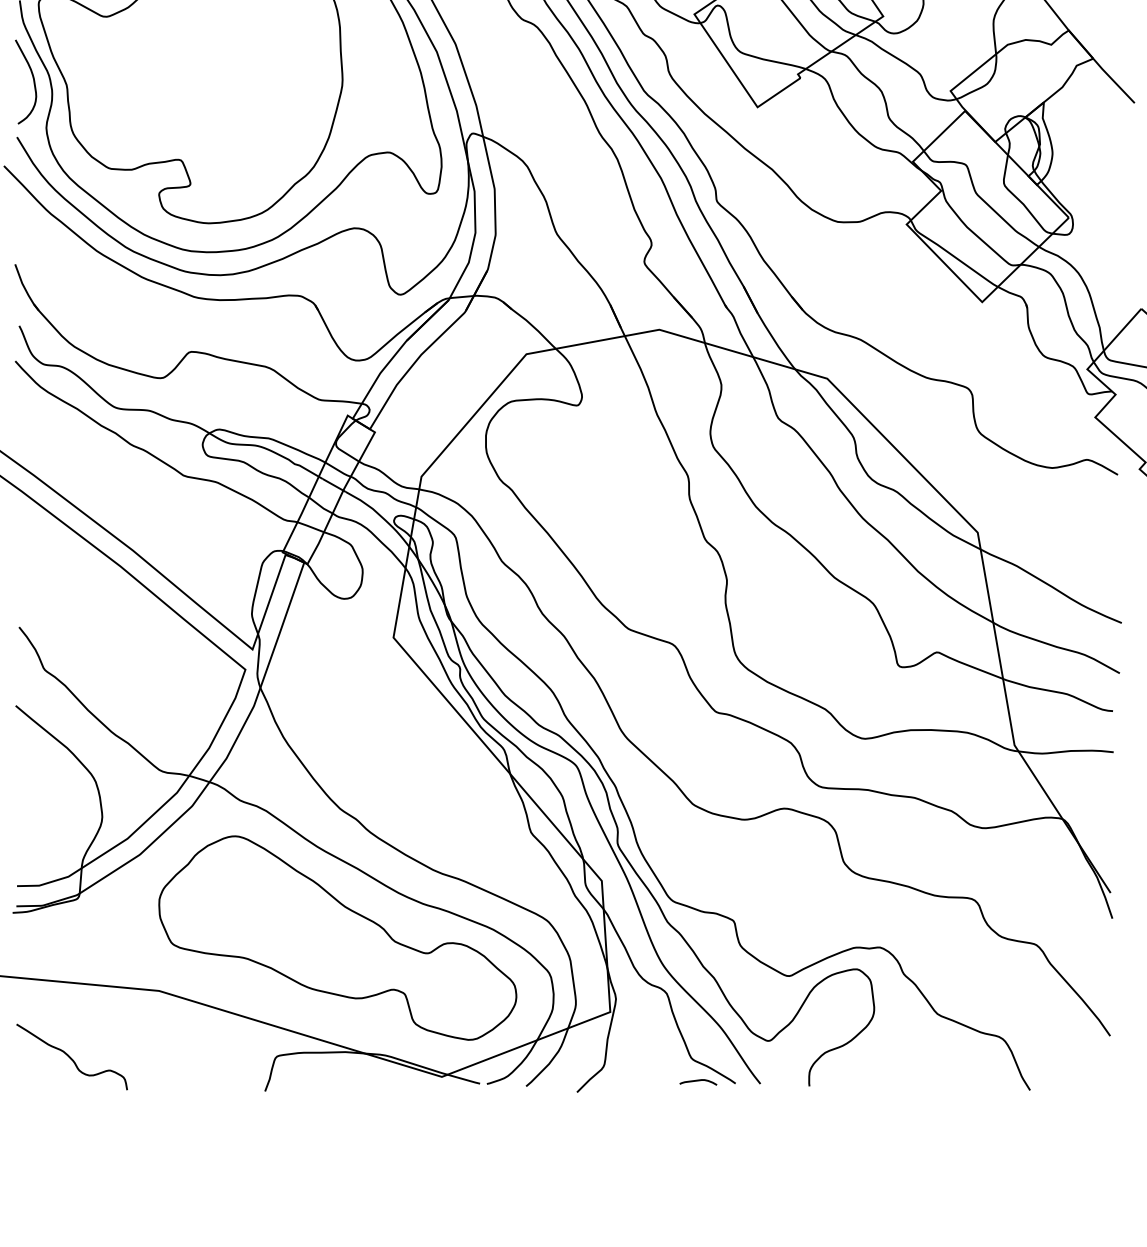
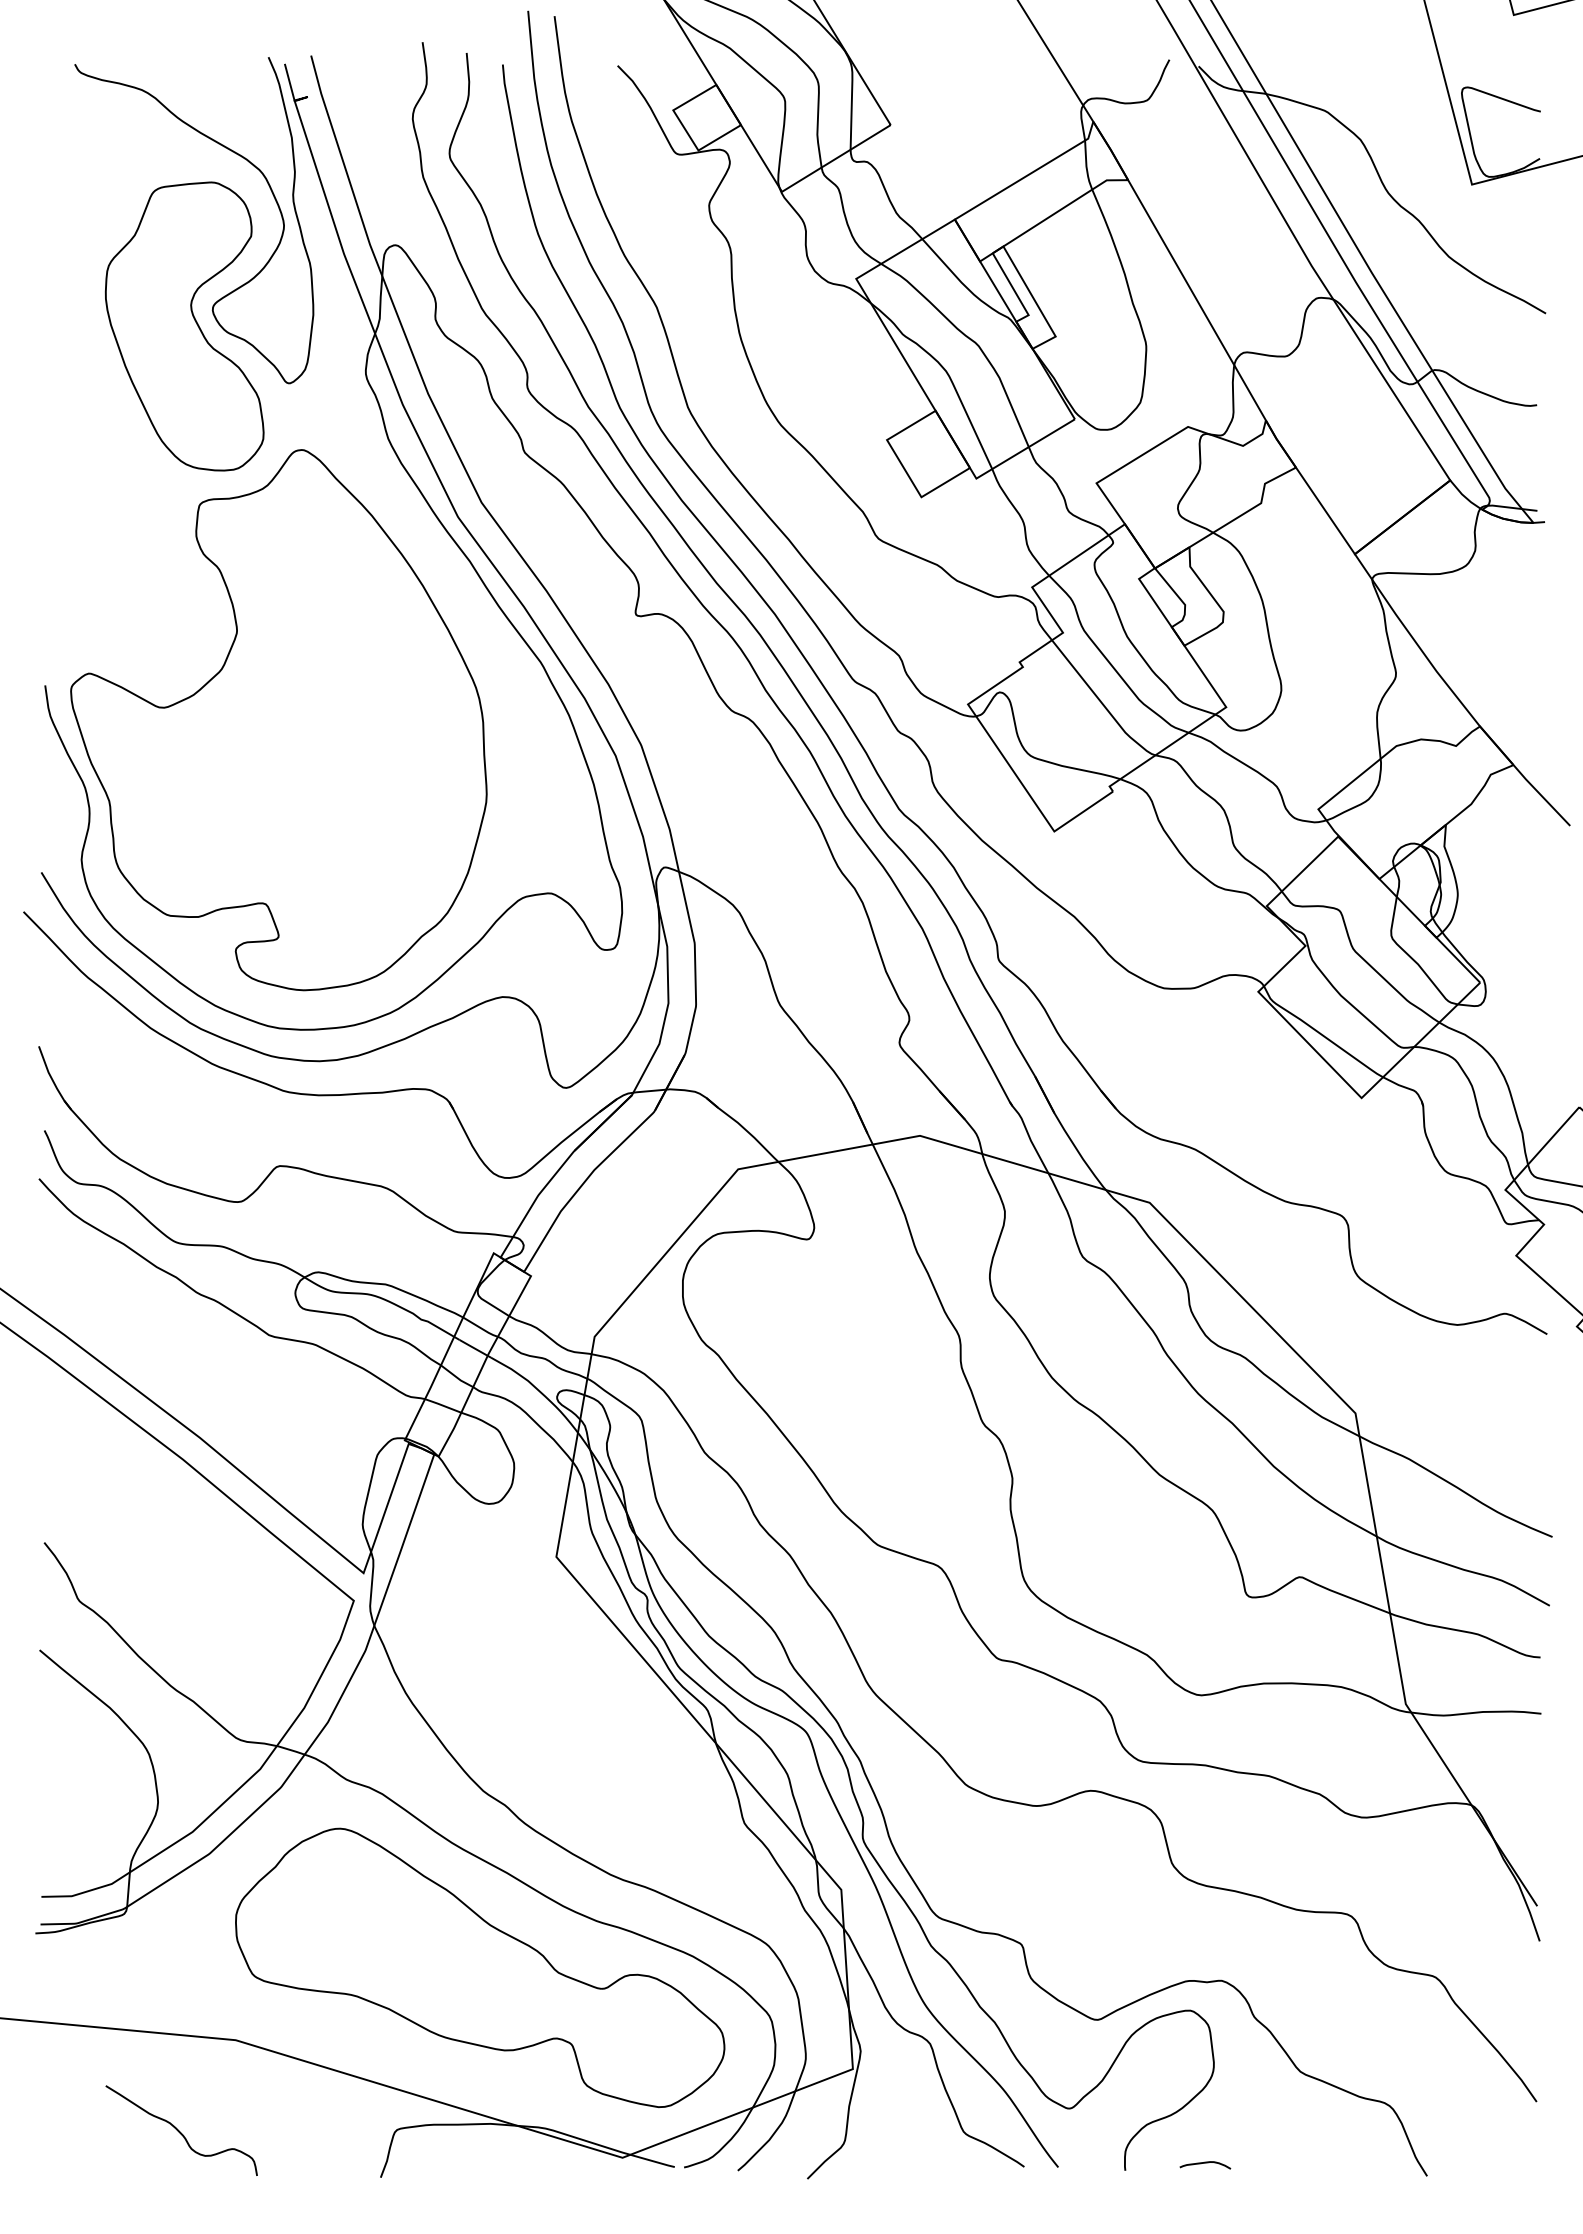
curve: (33, 80) -> (63, 794), removed
curve: (71, 1057) -> (180, 2131), moved
curve: (698, 1081) -> (1205, 2163), moved

